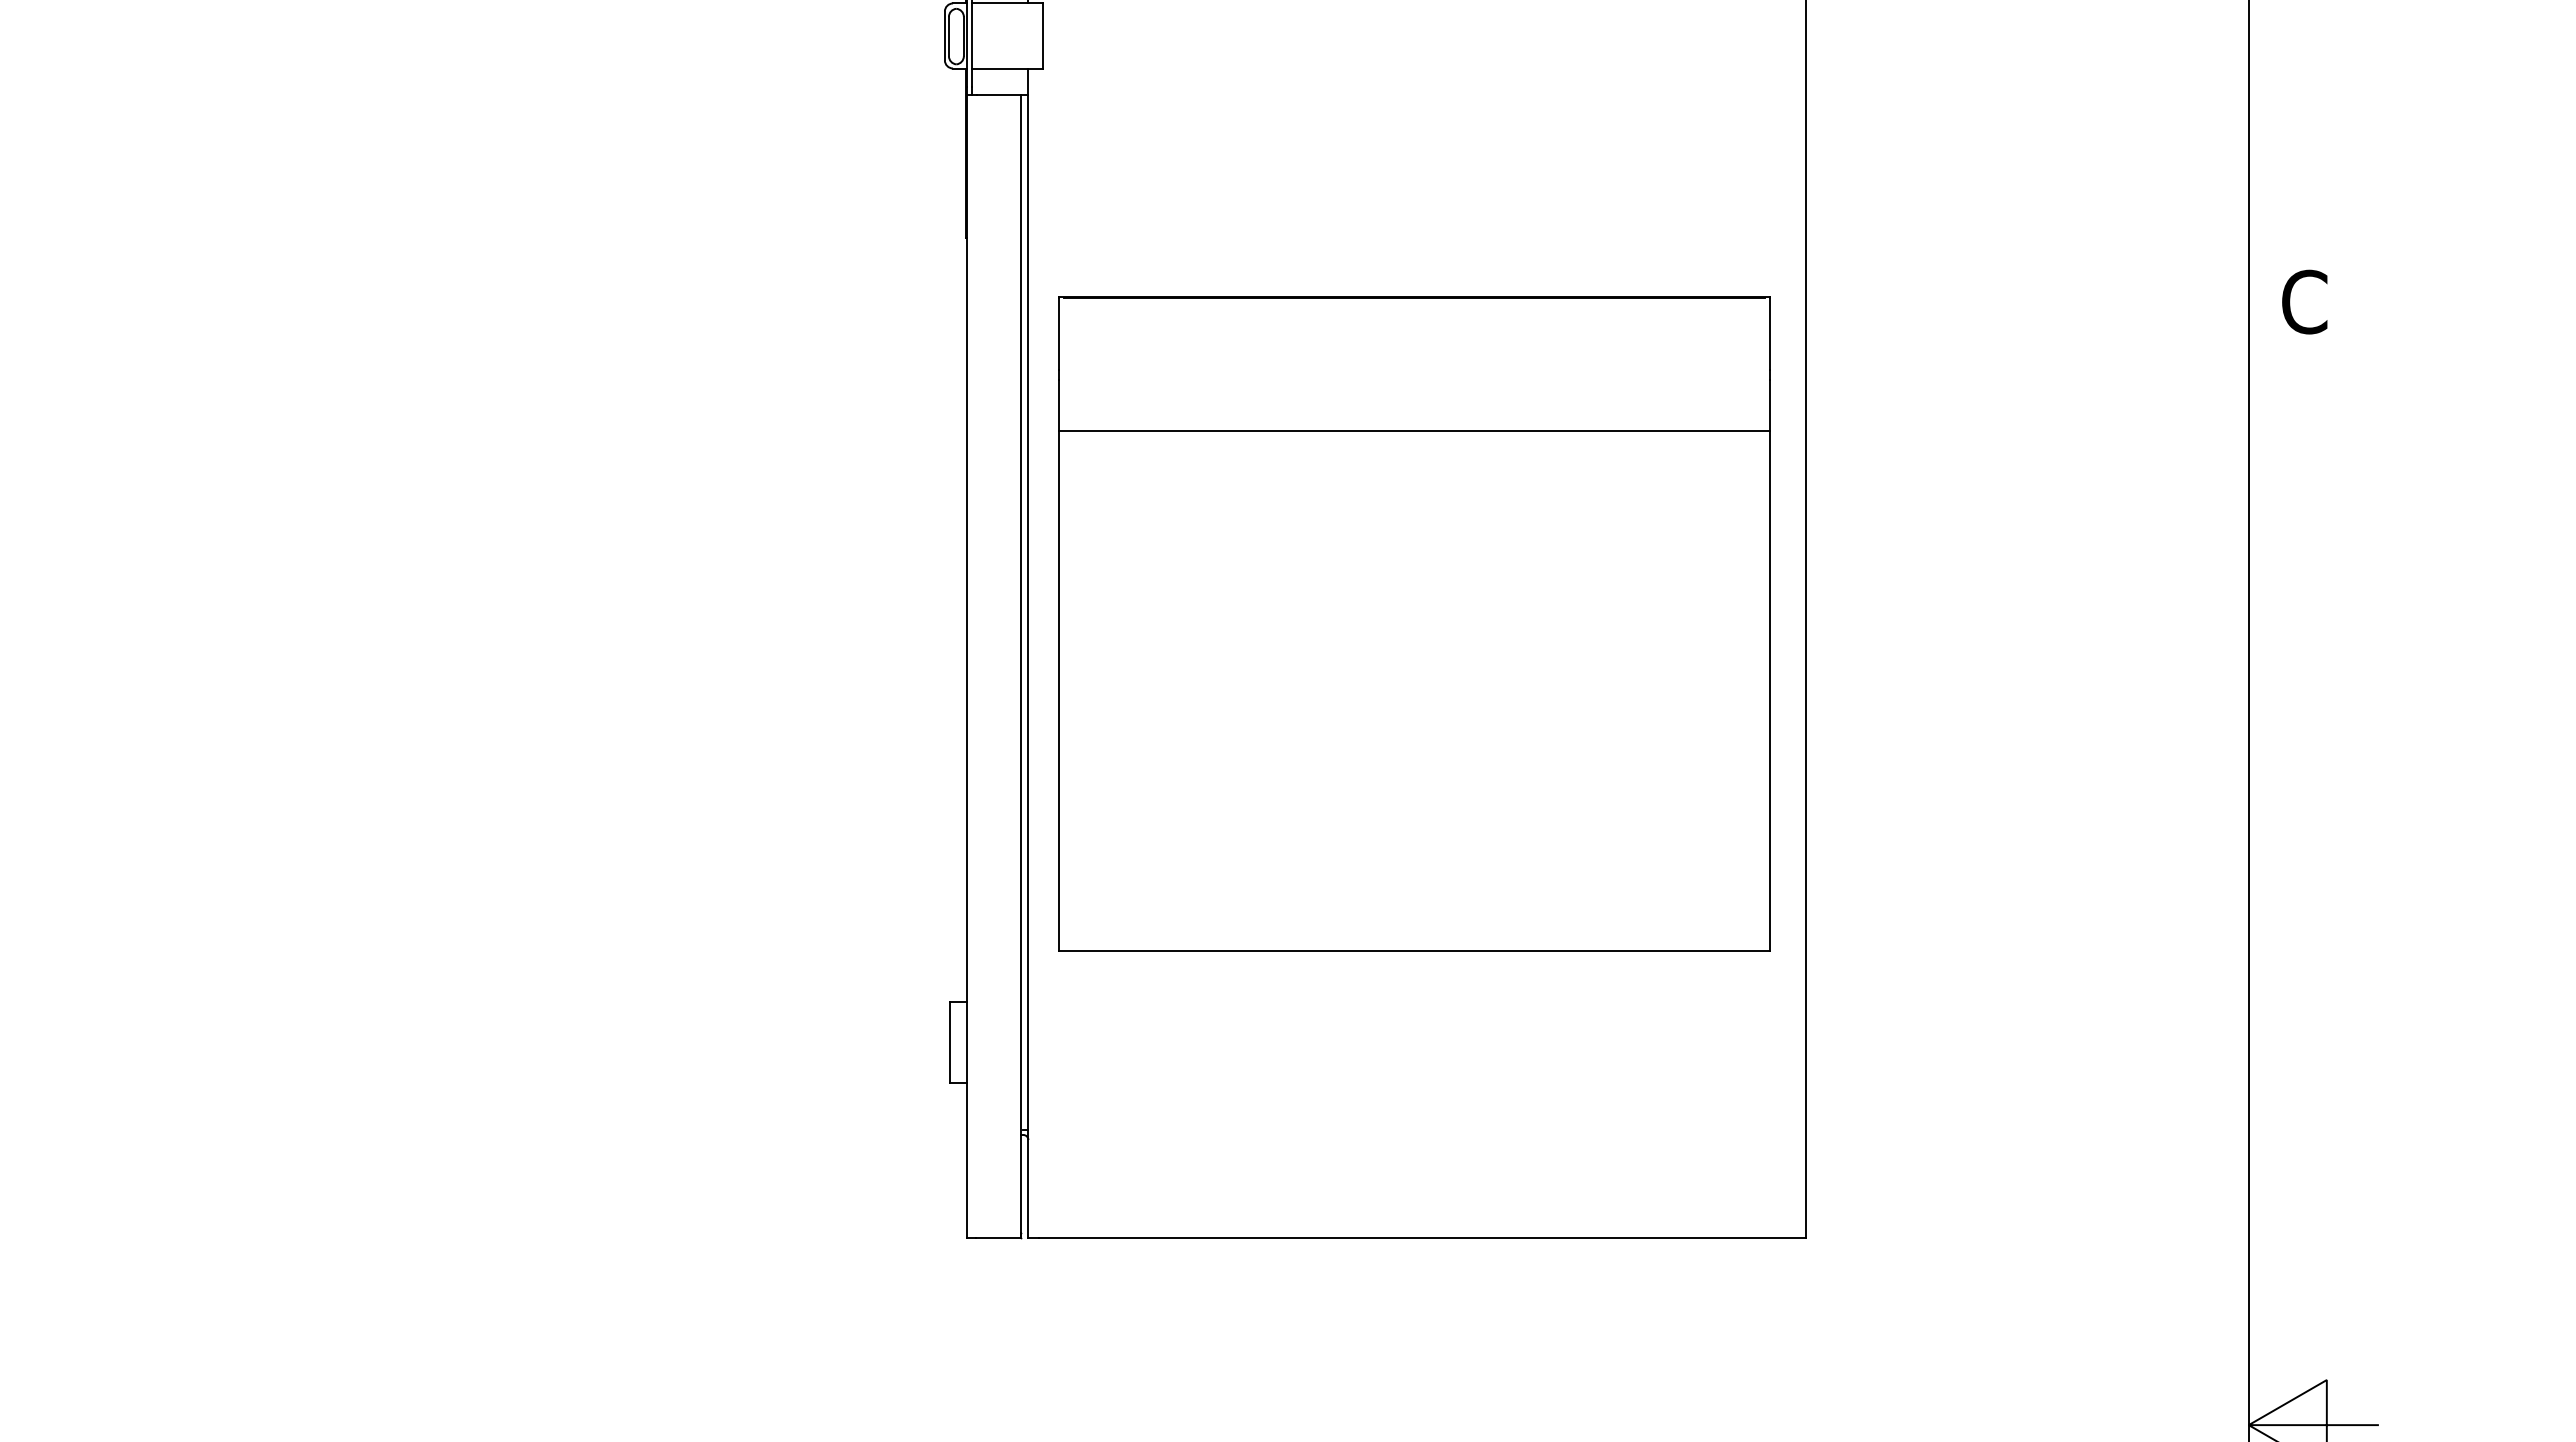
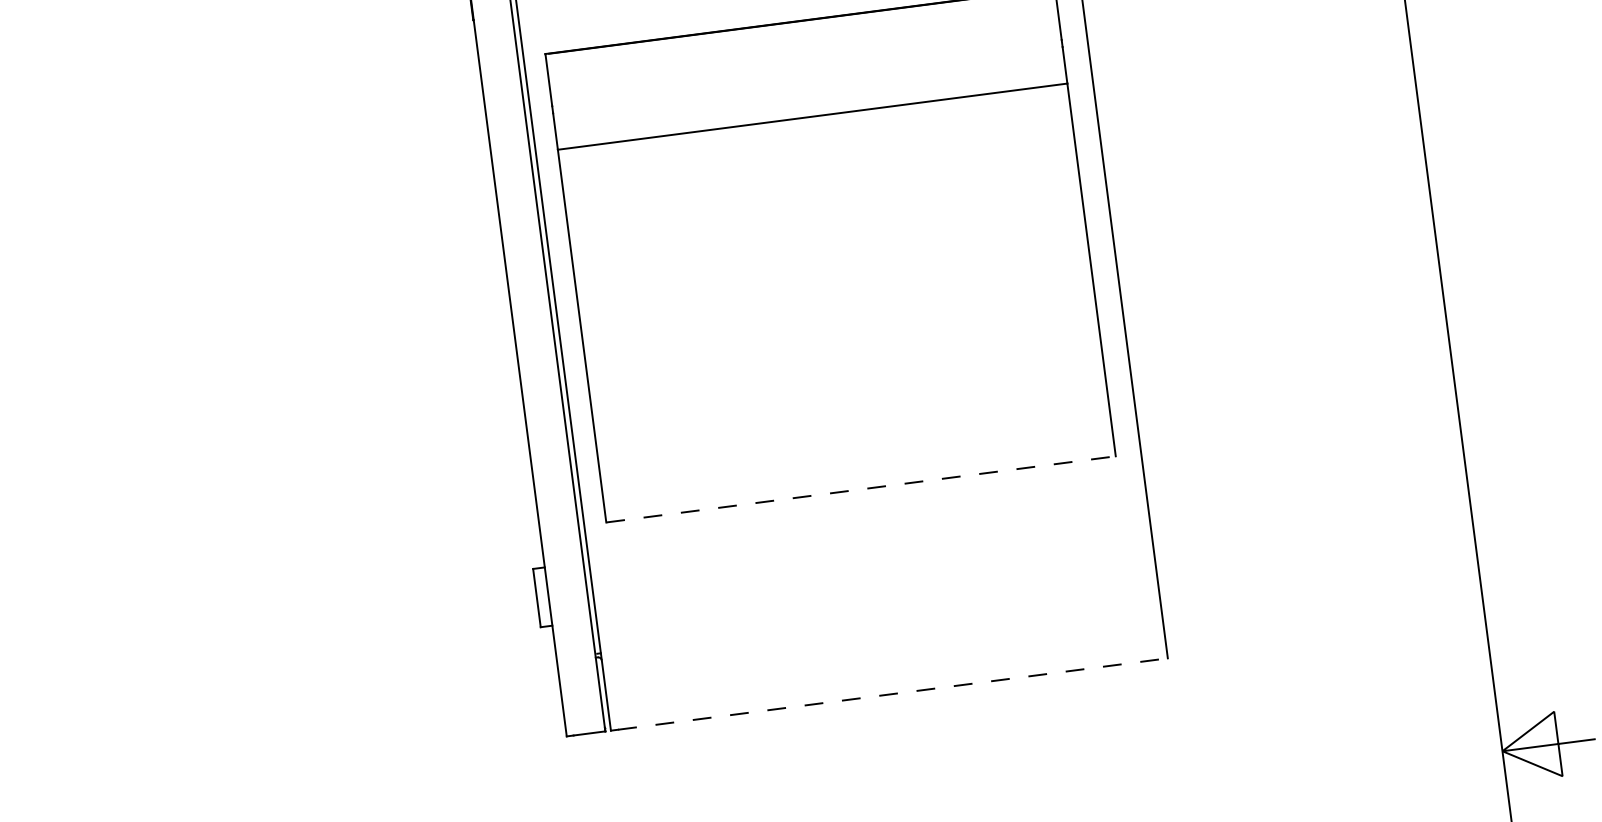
line: (1414, 951) -> (860, 489), solid -> dashed
line: (1422, 1237) -> (893, 693), solid -> dashed

